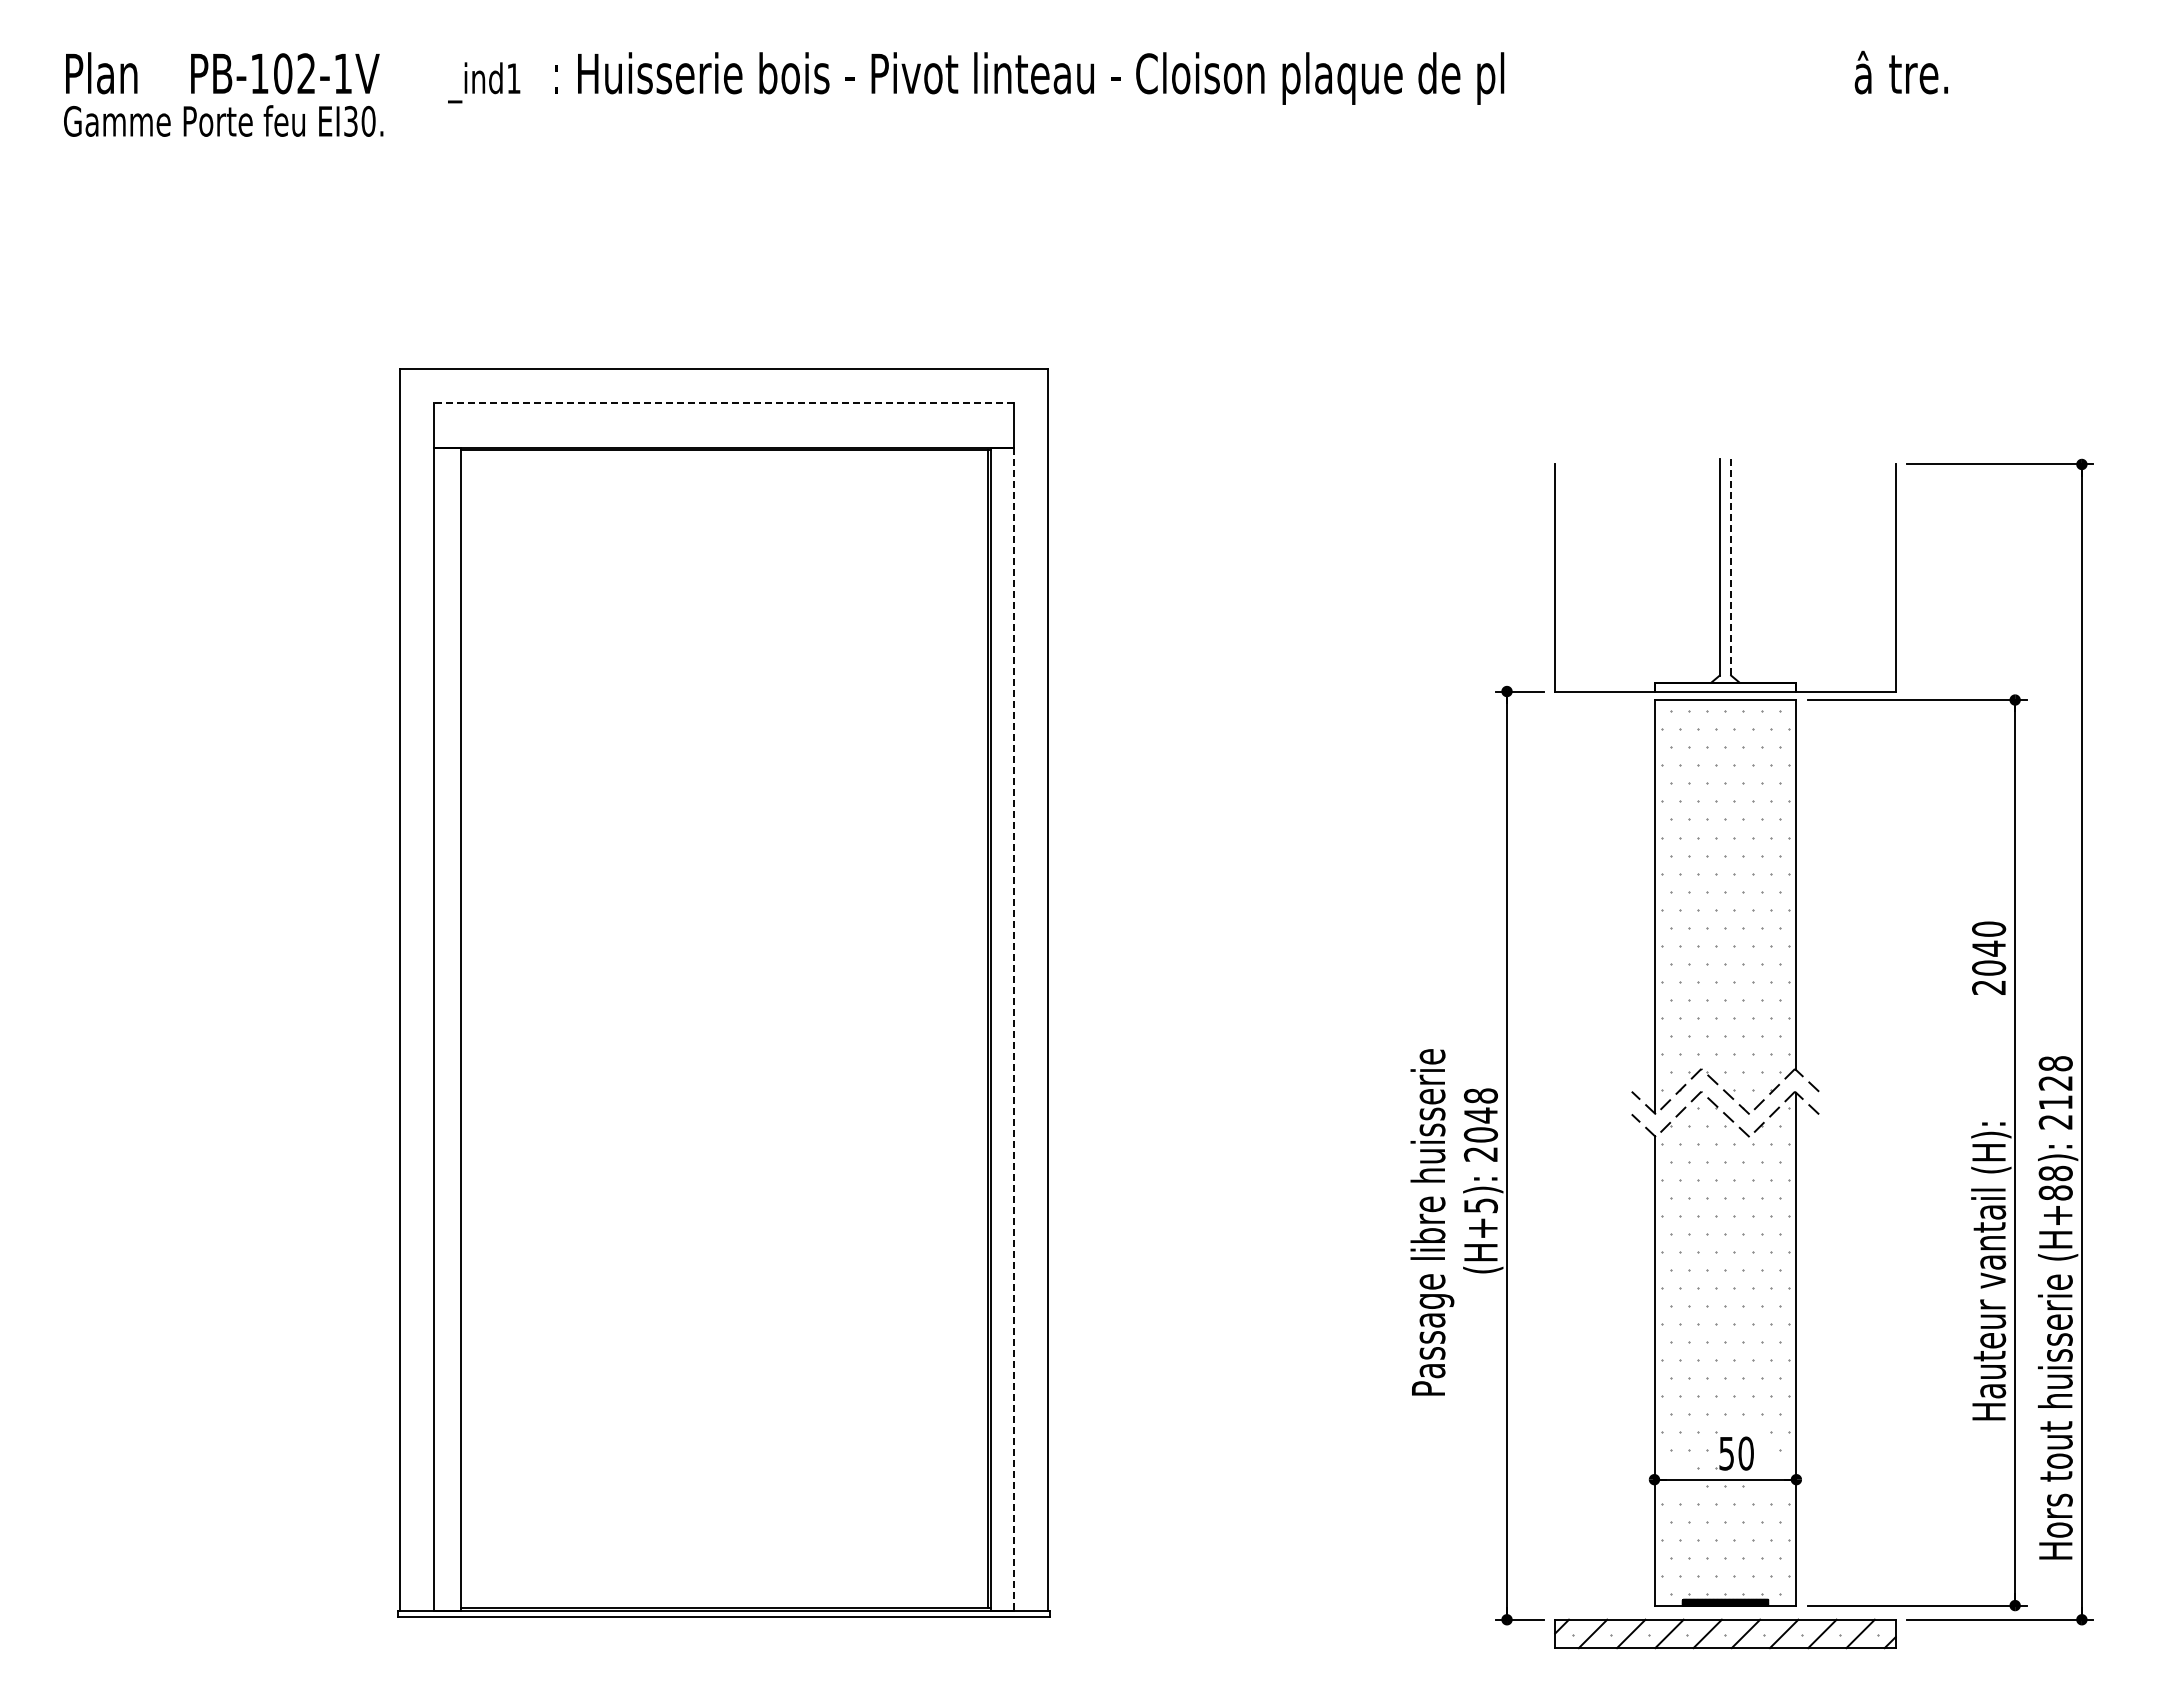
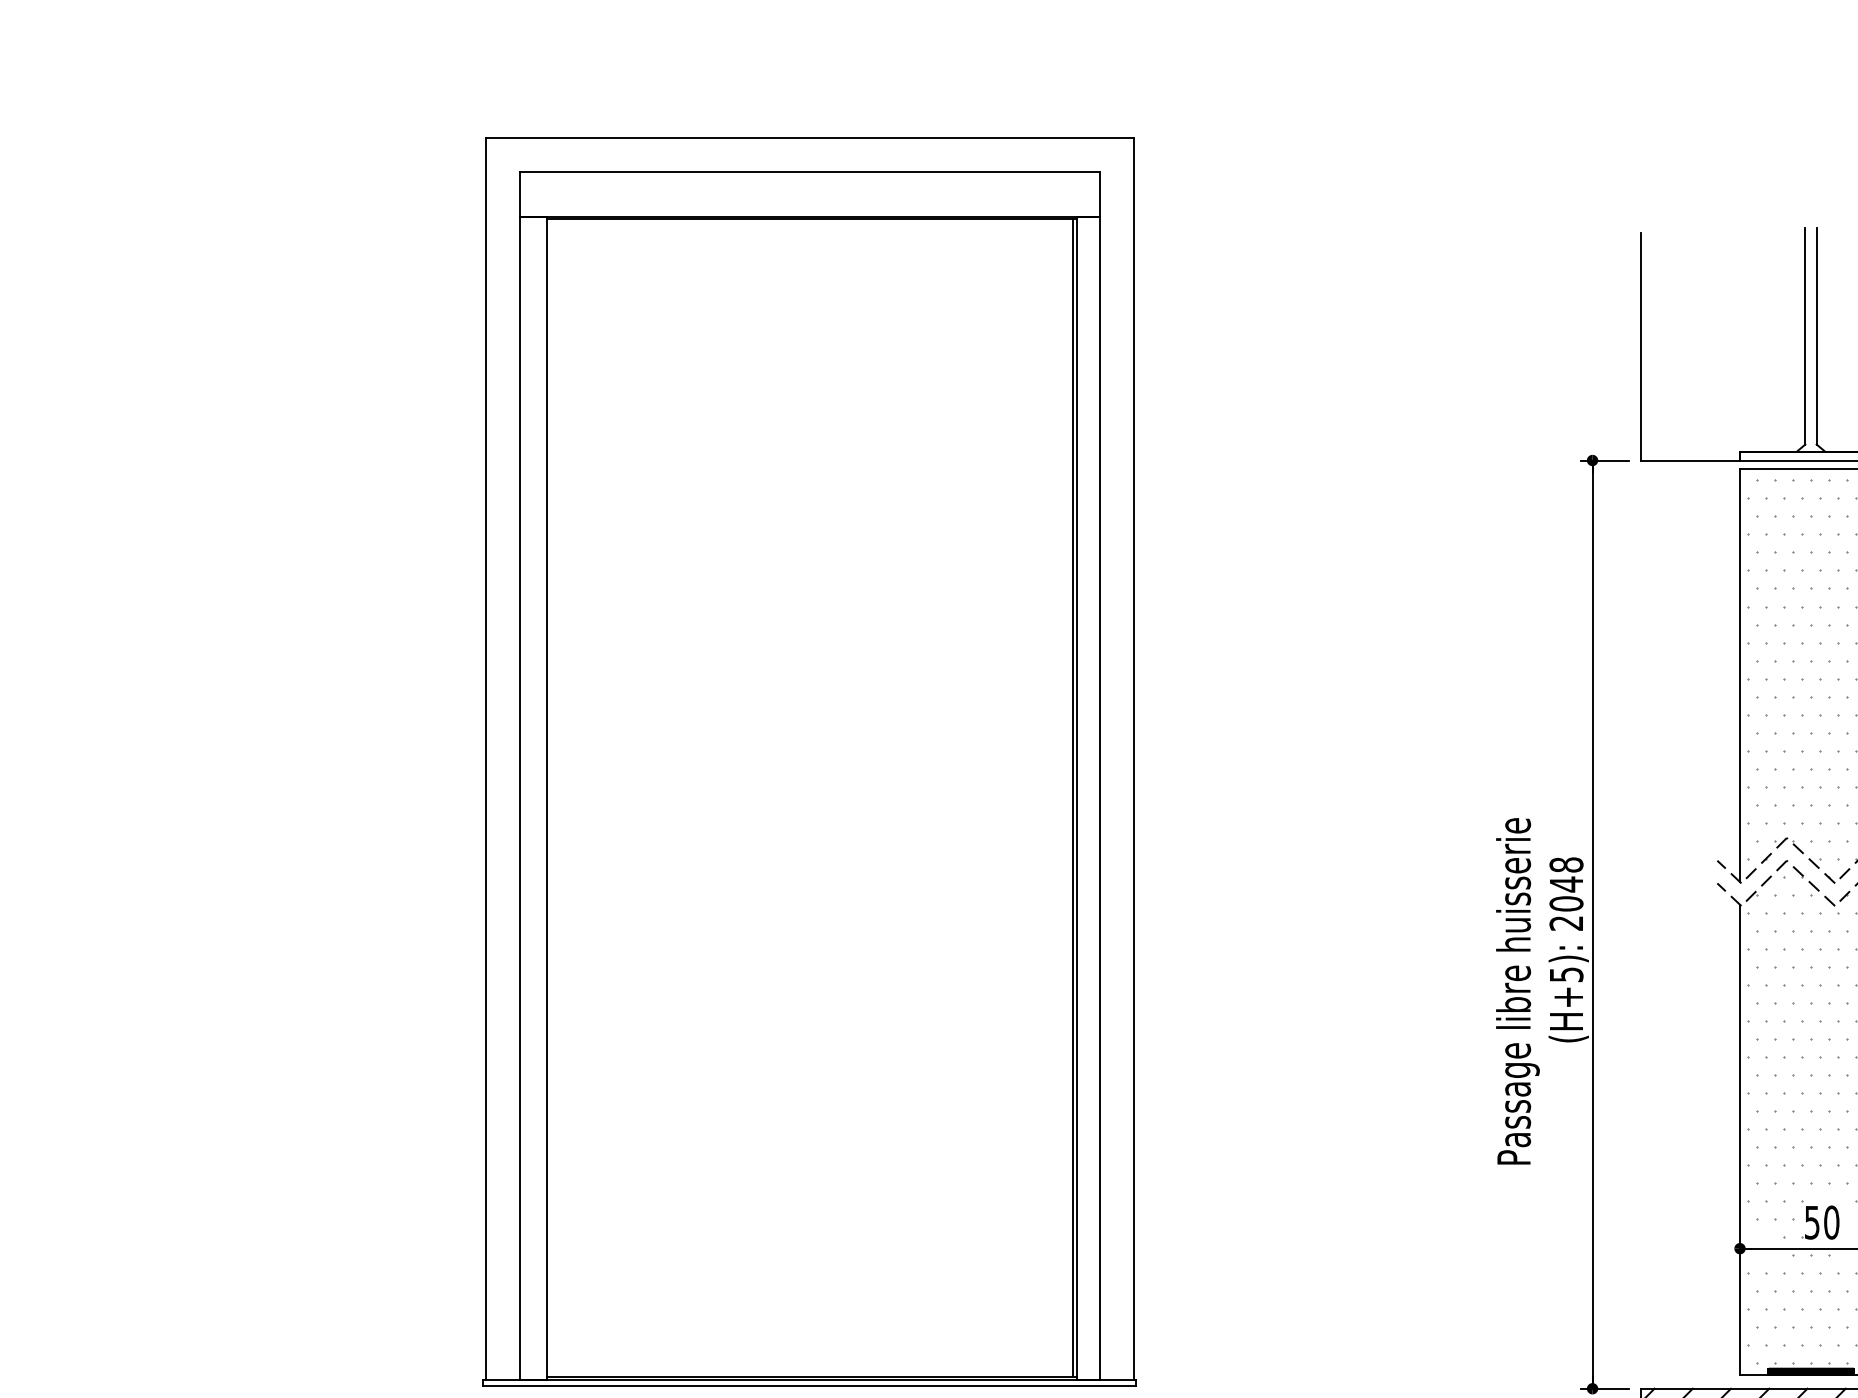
line: (724, 402) -> (810, 171), dashed -> solid
line: (1731, 568) -> (1817, 337), dashed -> solid
line: (1013, 1030) -> (1099, 799), dashed -> solid

